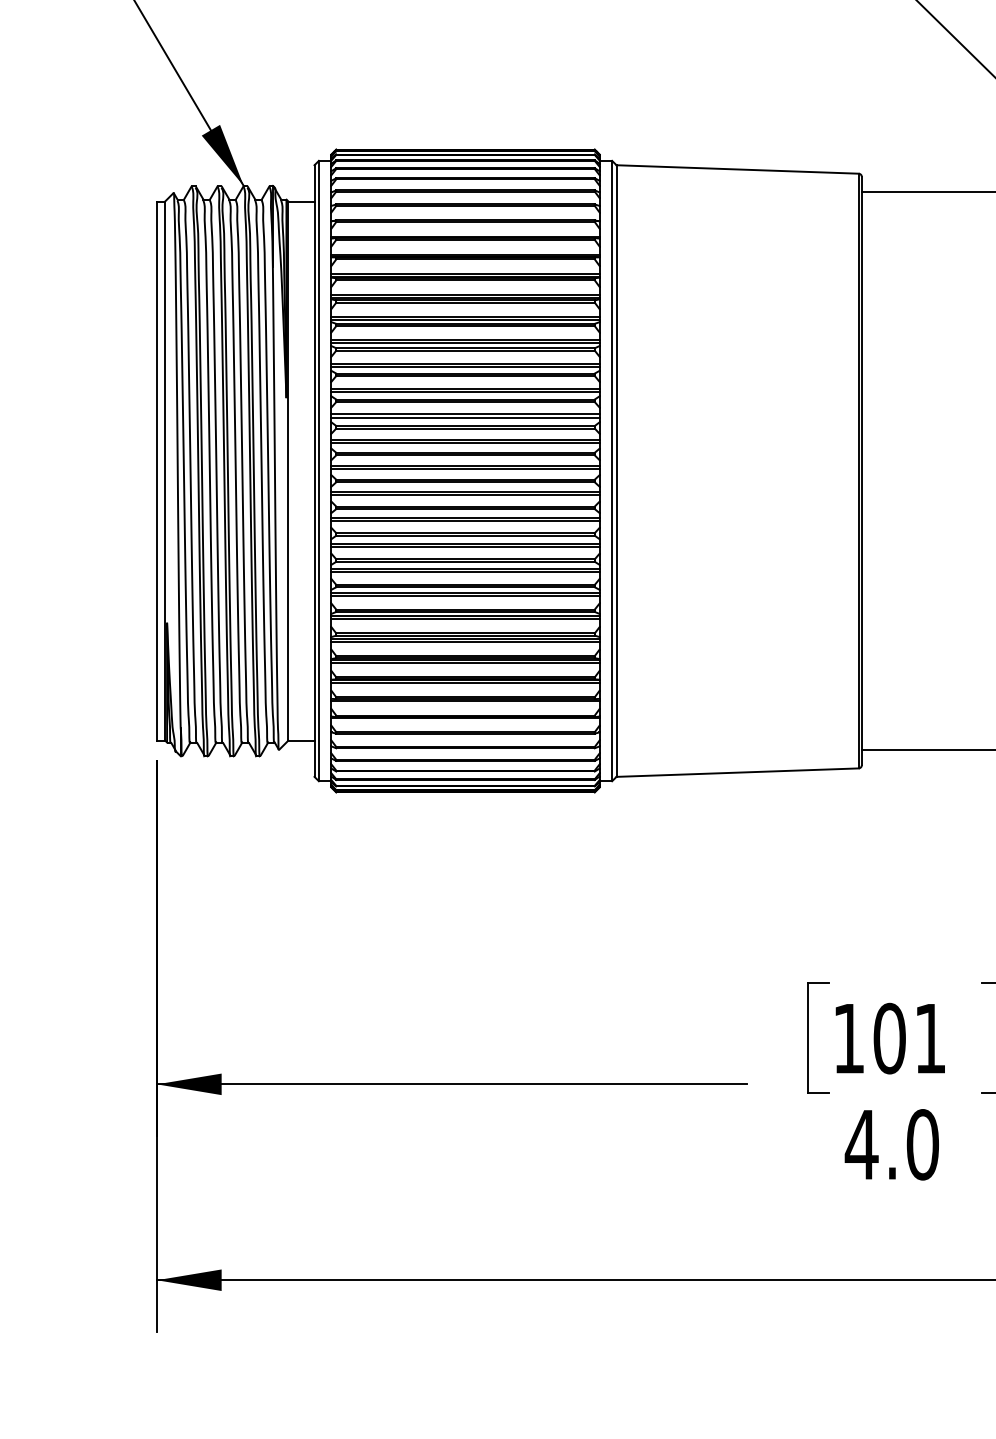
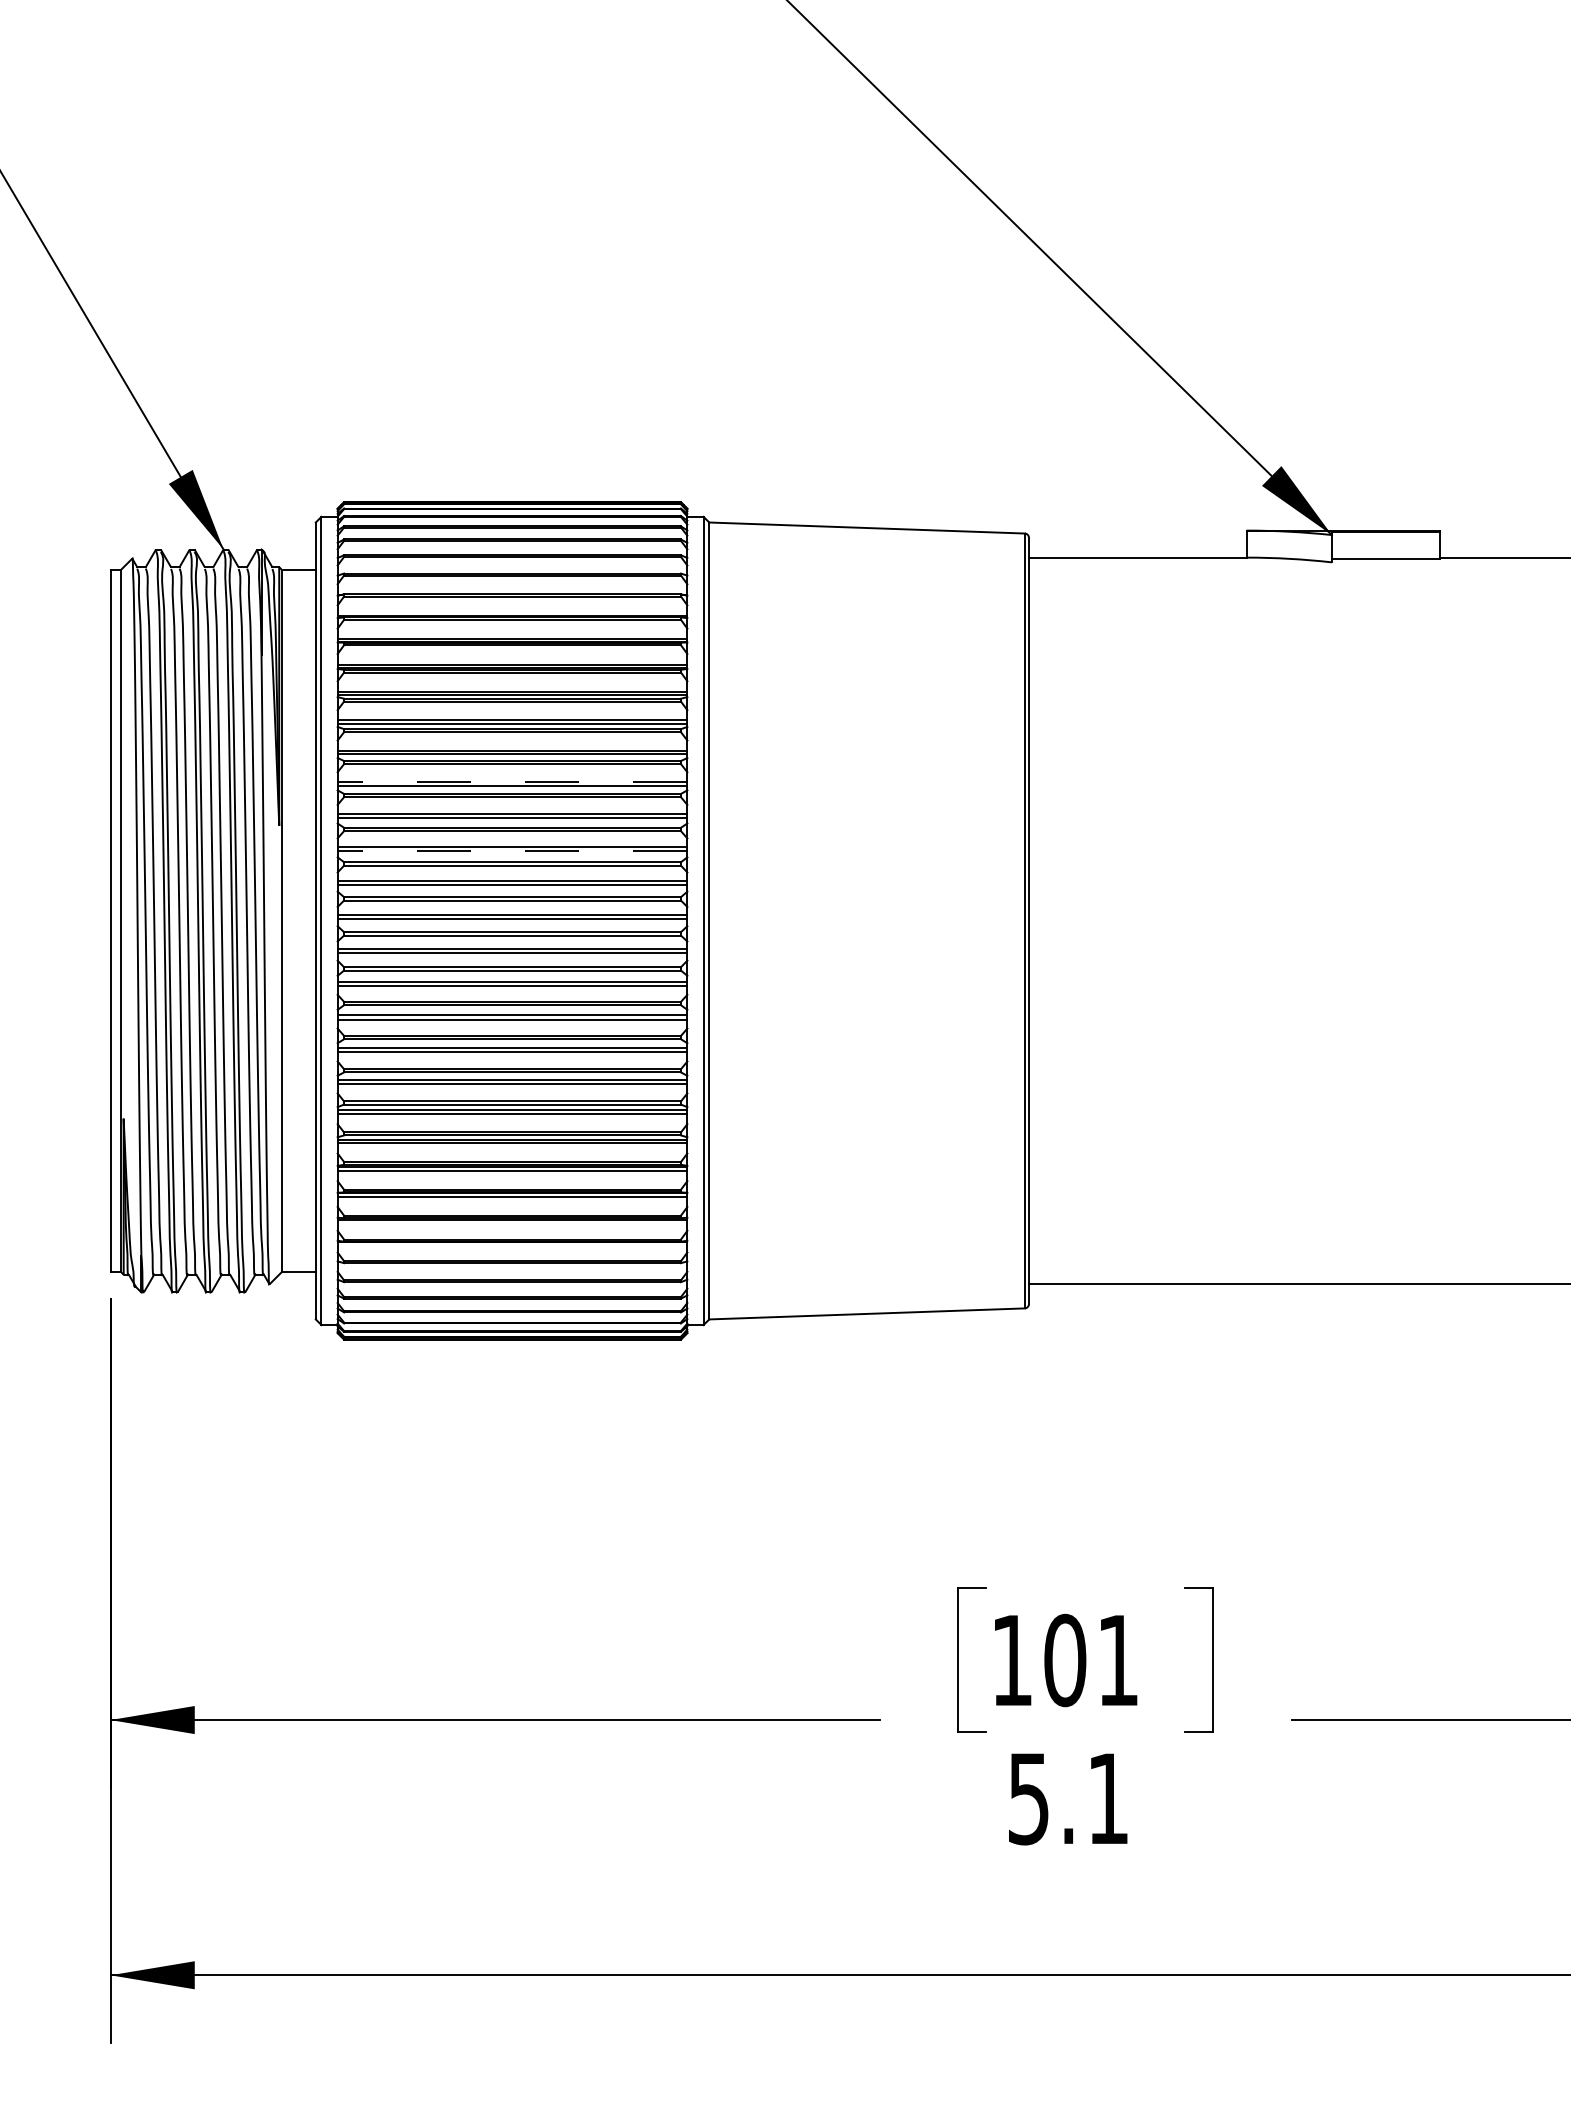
line: (465, 364) -> (512, 781), solid -> dashed
line: (465, 417) -> (512, 851), solid -> dashed
text: (891, 1144) -> (1067, 1798), 4.0 -> 5.1

